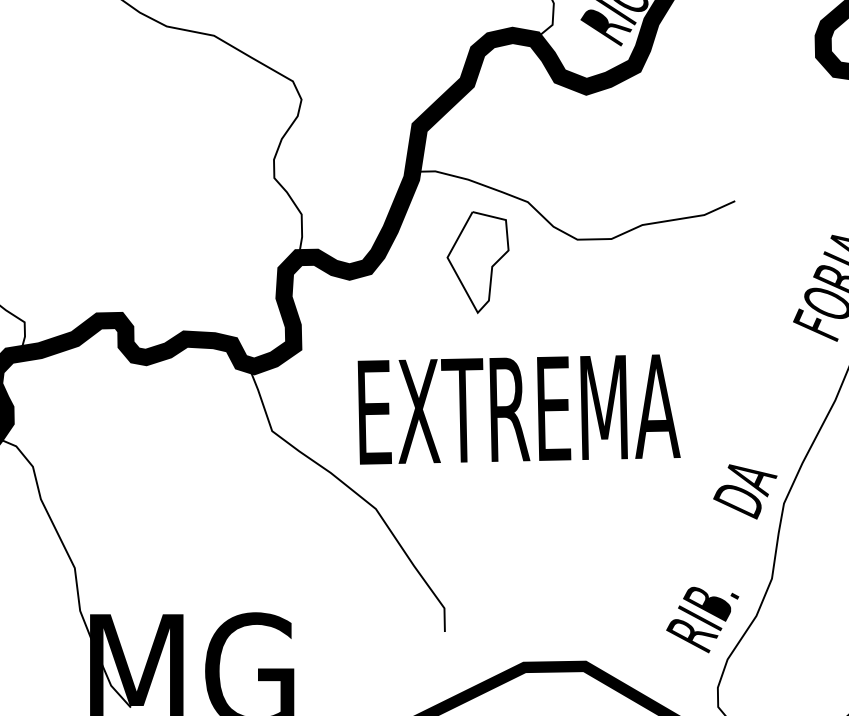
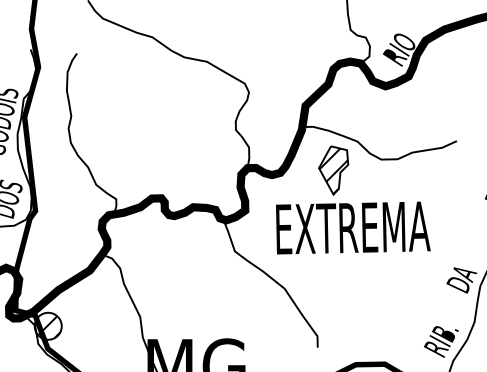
hatch: (477, 264) -> (333, 171), added
text: (519, 408) -> (353, 227), moved

